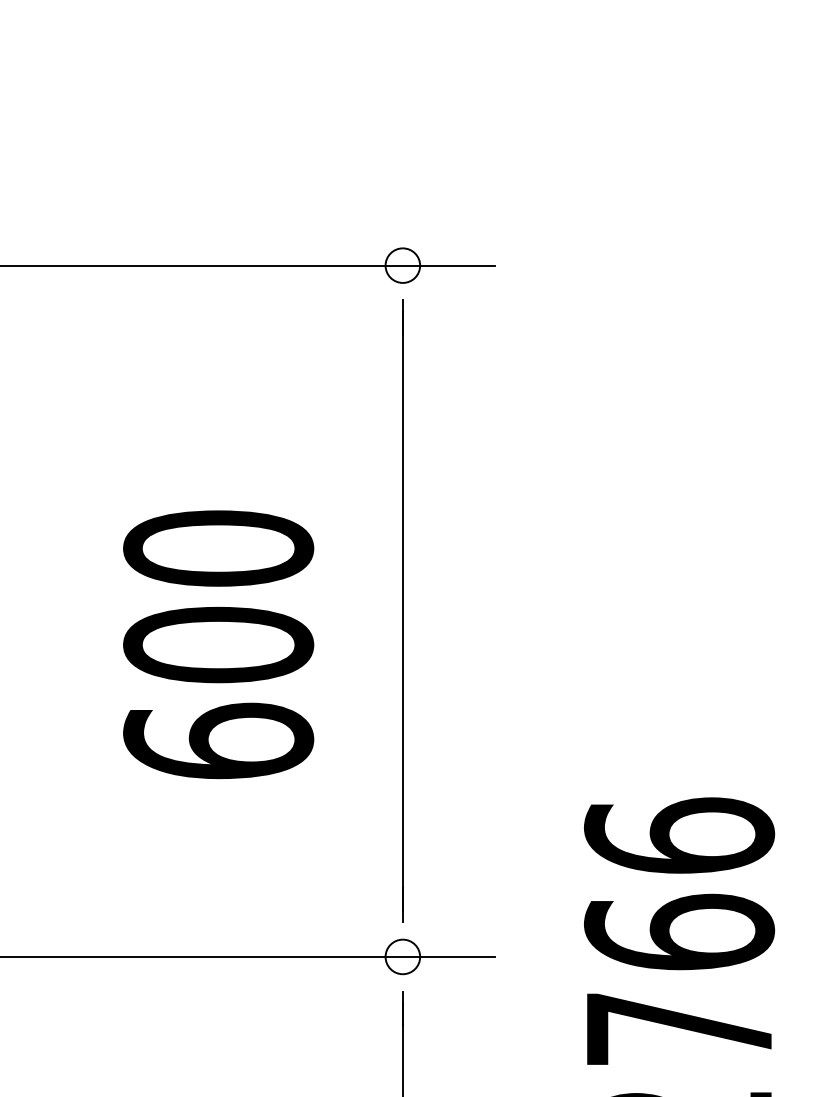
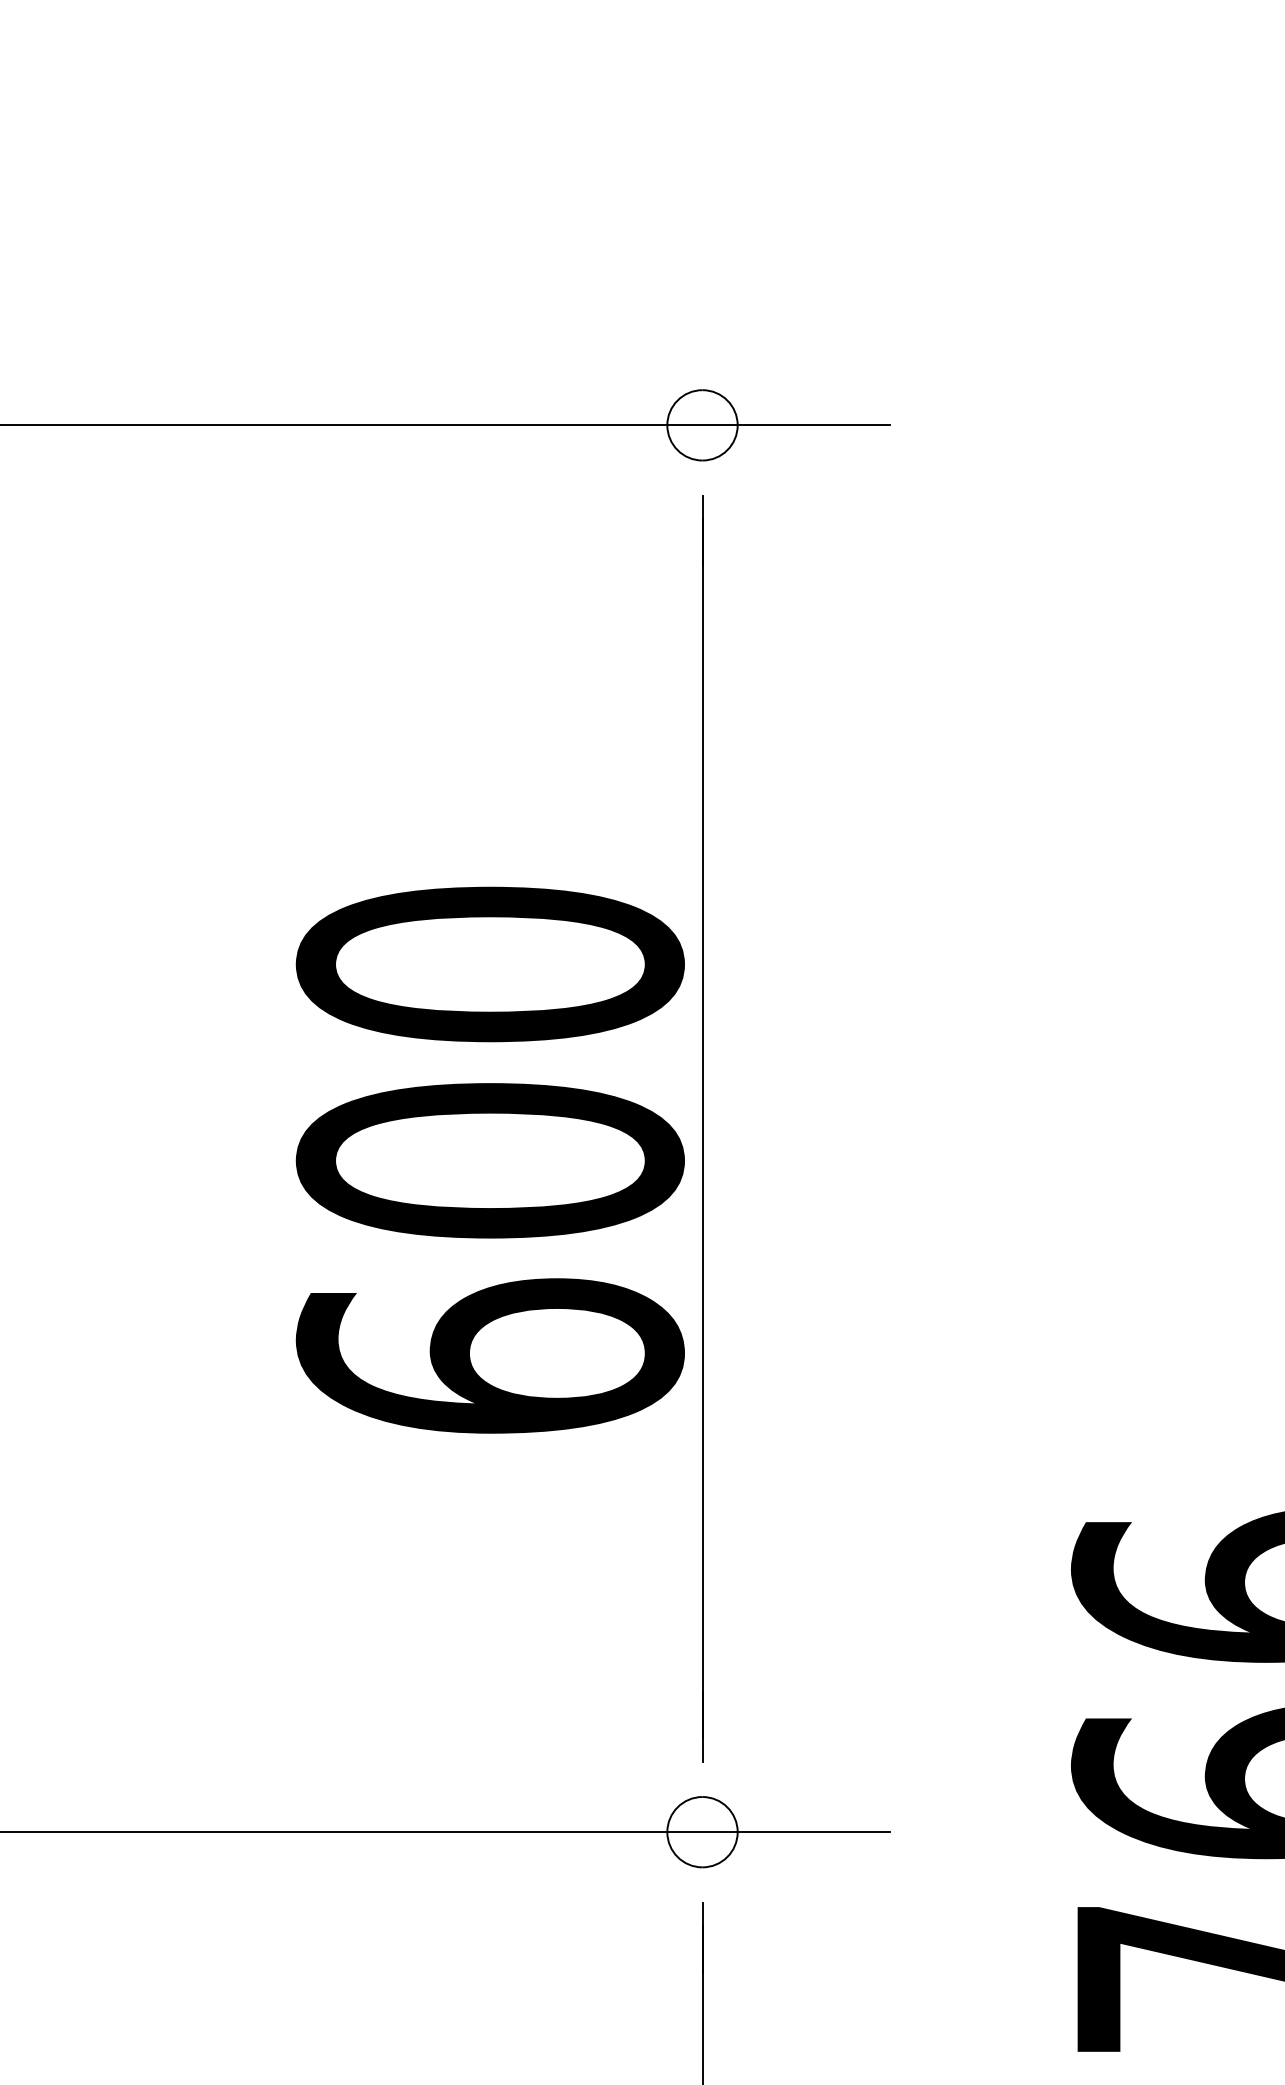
text: (218, 644) -> (490, 1159), moved

